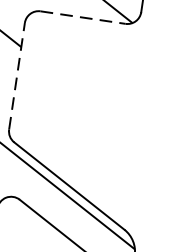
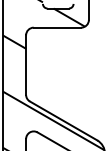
line: (83, 17) -> (57, 27), dashed -> solid
line: (17, 77) -> (26, 65), dashed -> solid

